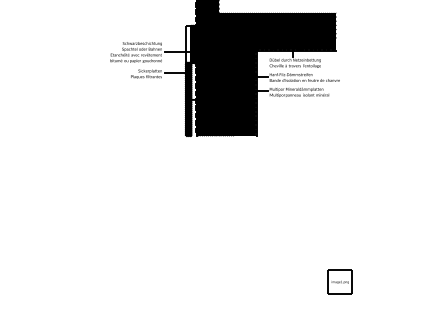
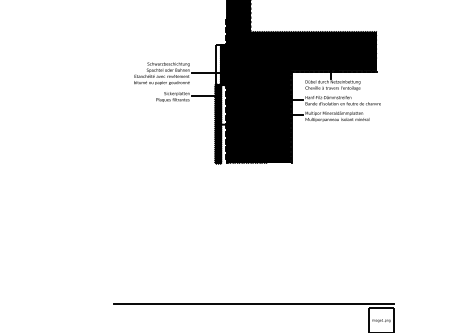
line: (221, 266) -> (253, 303), added

